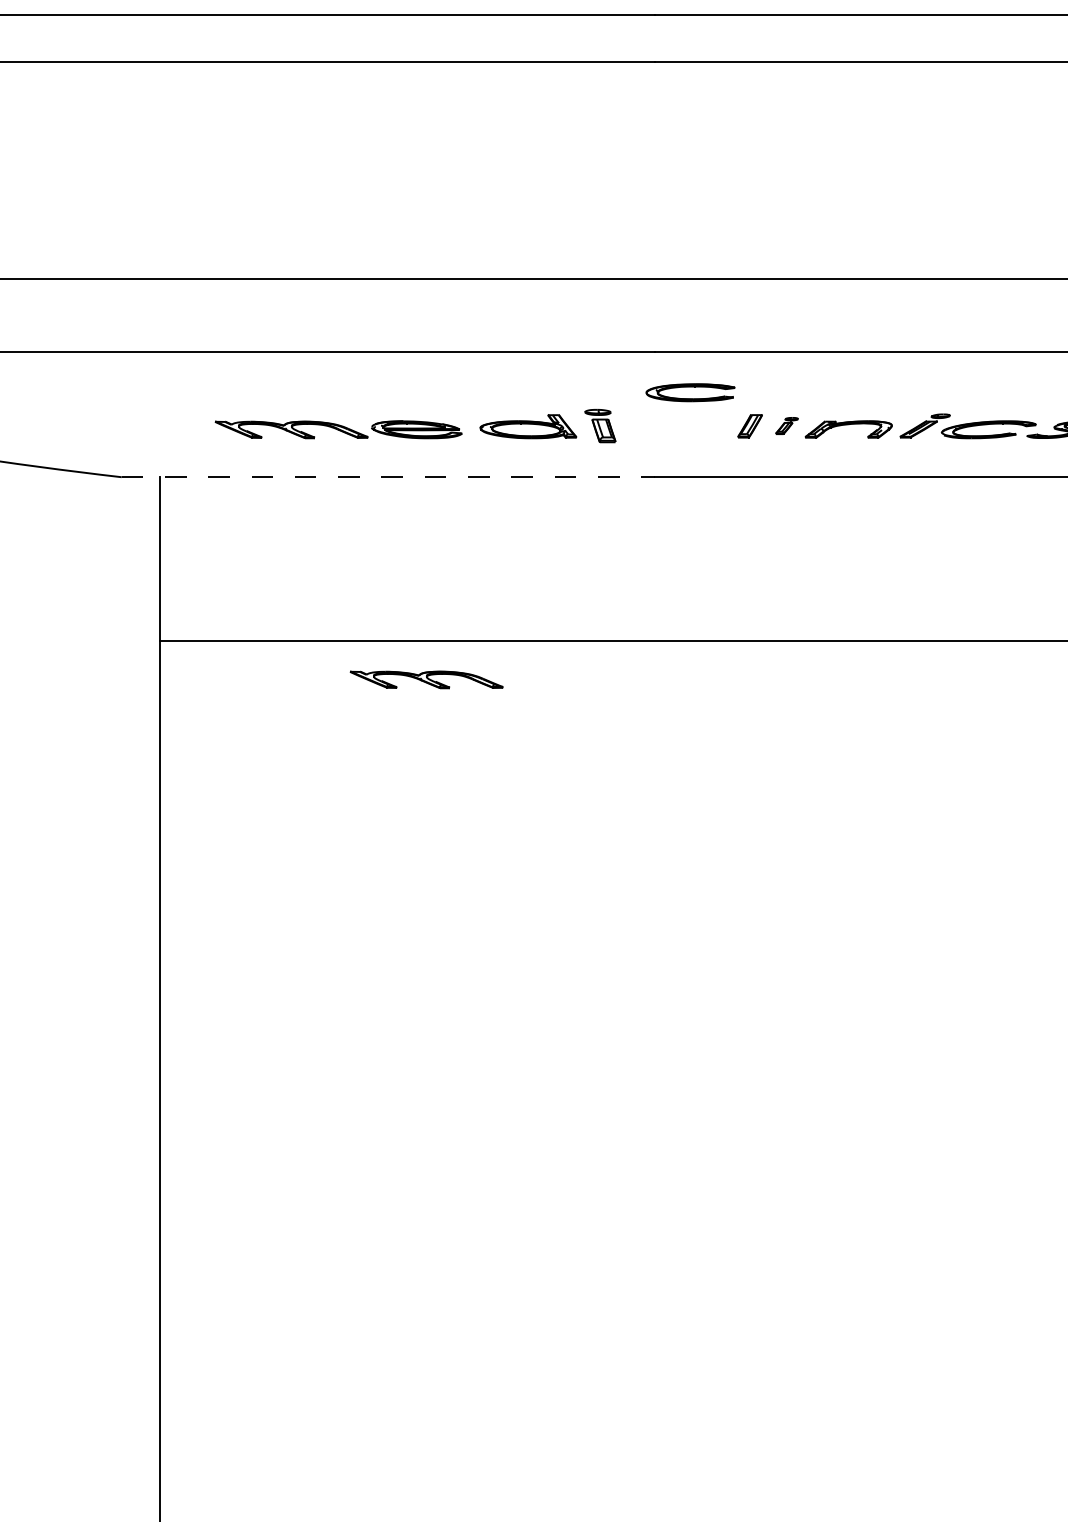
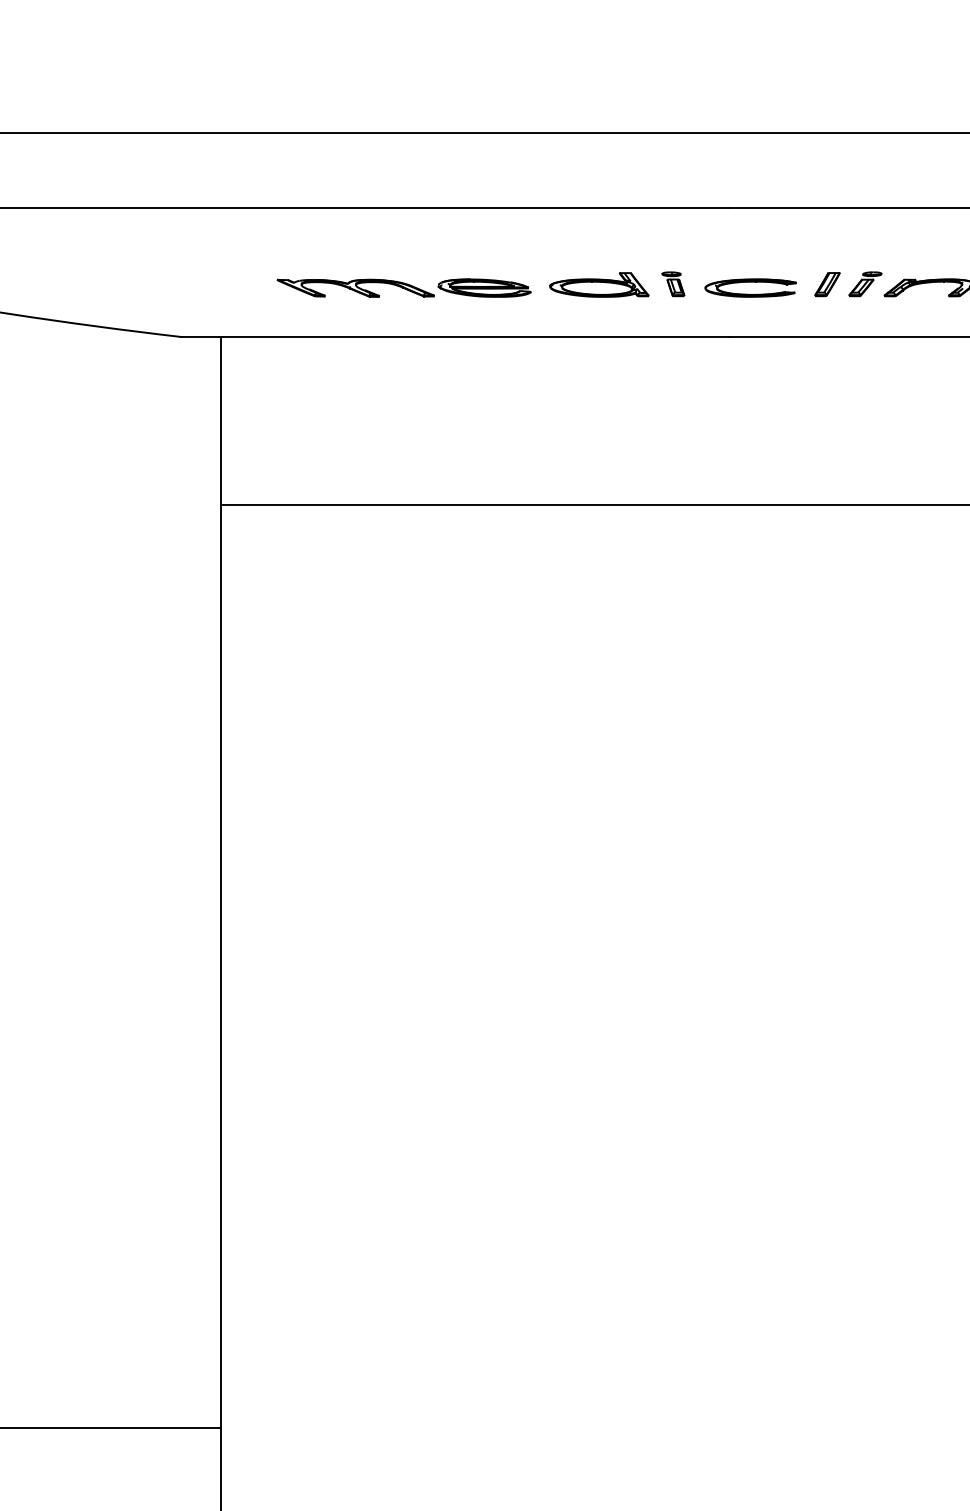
part: (690, 392) -> (750, 287), moved
part: (599, 425) -> (672, 283), size x0.71
part: (786, 425) -> (864, 283), size x1.43
line: (388, 477) -> (455, 337), dashed -> solid
part: (426, 679) -> (494, 545), removed

